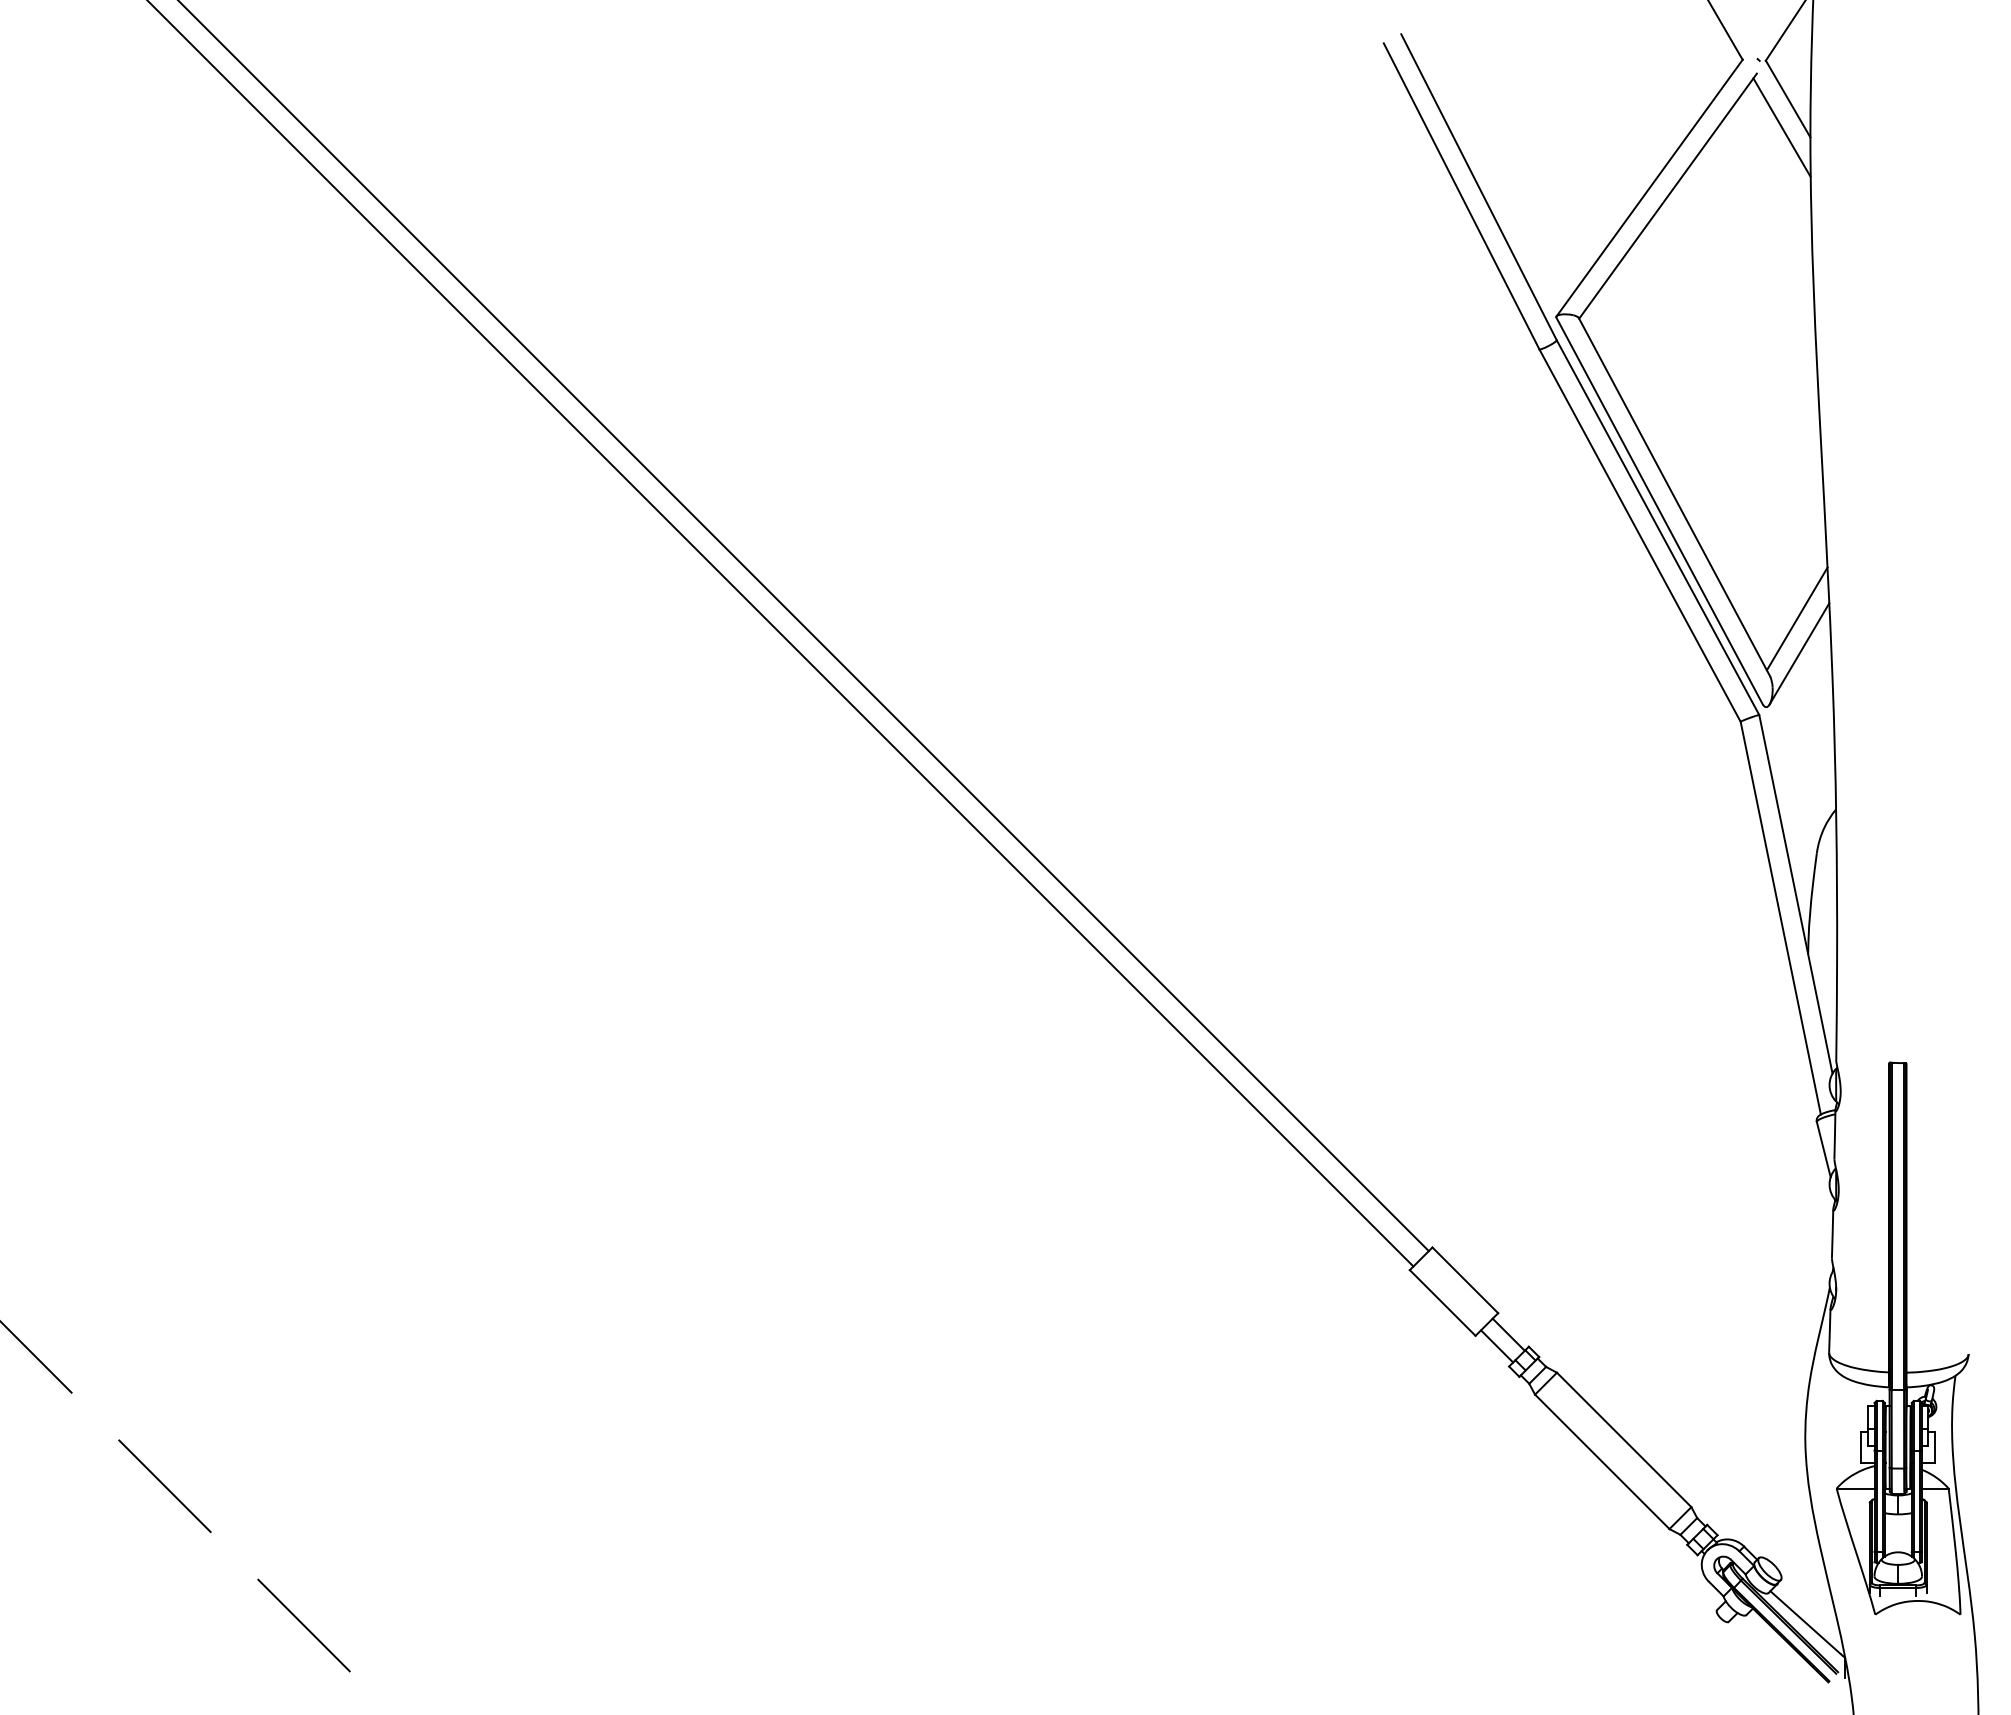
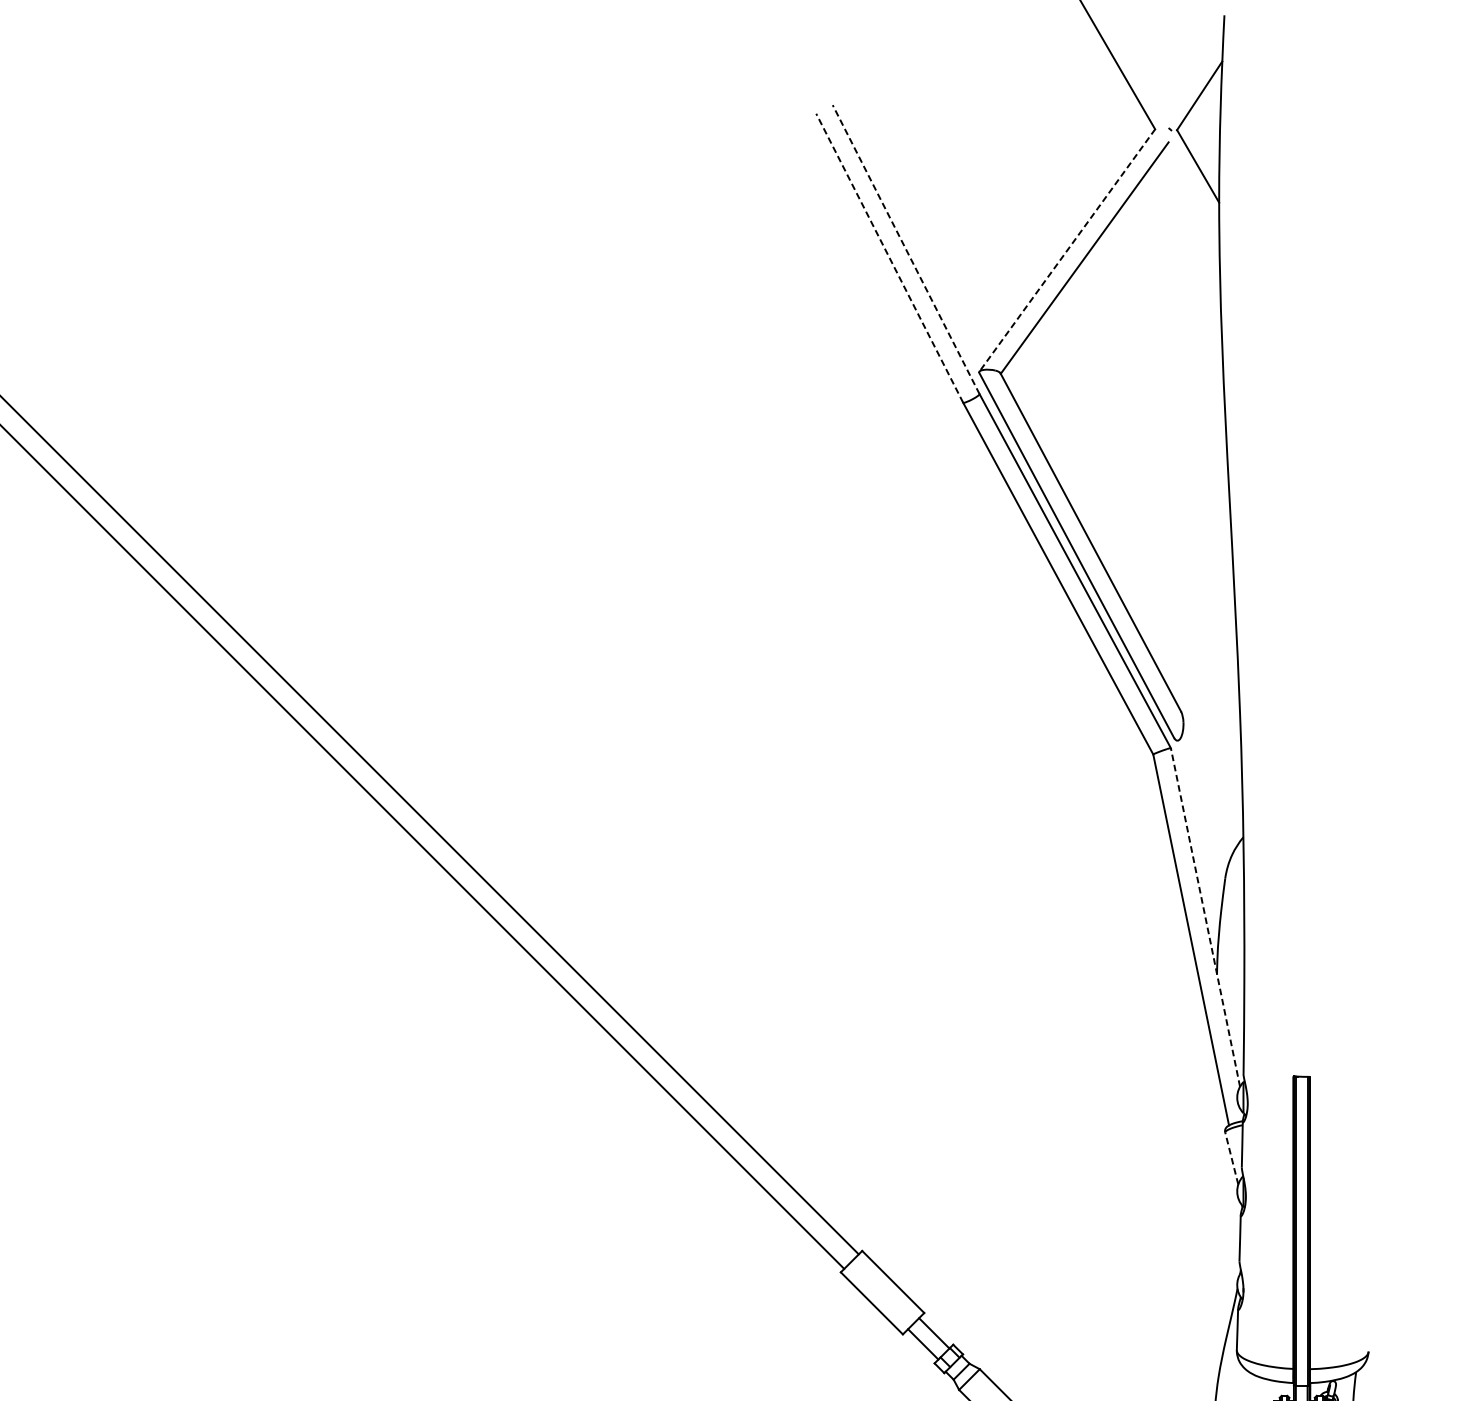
line: (1781, 127) -> (1191, 193), removed
line: (1479, 187) -> (906, 249), solid -> dashed
line: (1649, 188) -> (1067, 250), solid -> dashed
line: (1461, 196) -> (889, 258), solid -> dashed
line: (1796, 618) -> (1206, 656), removed
line: (1799, 653) -> (1208, 689), removed
line: (1795, 893) -> (1205, 916), solid -> dashed
line: (1823, 1149) -> (1231, 1158), solid -> dashed

